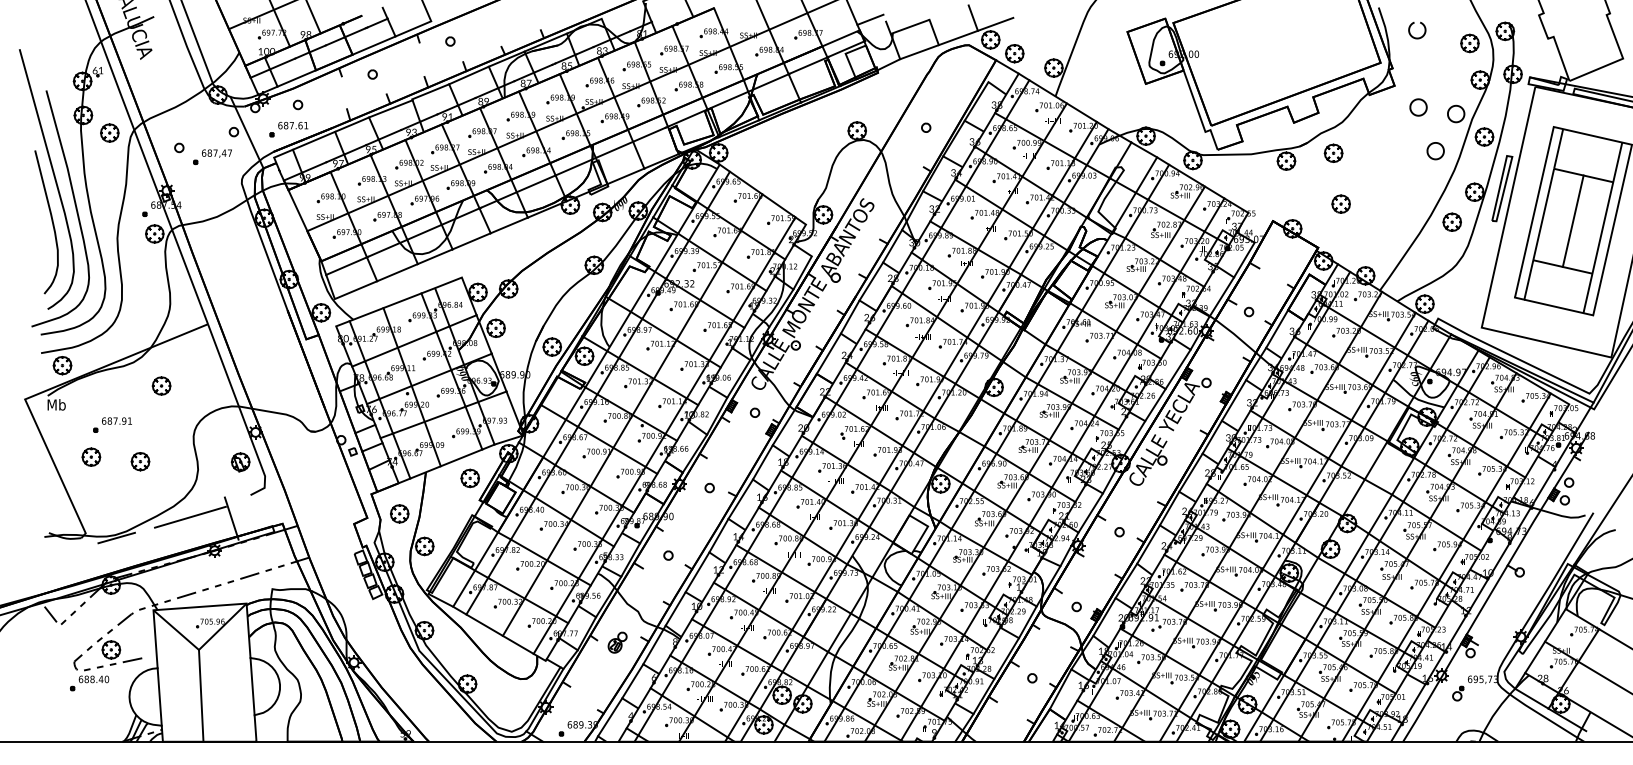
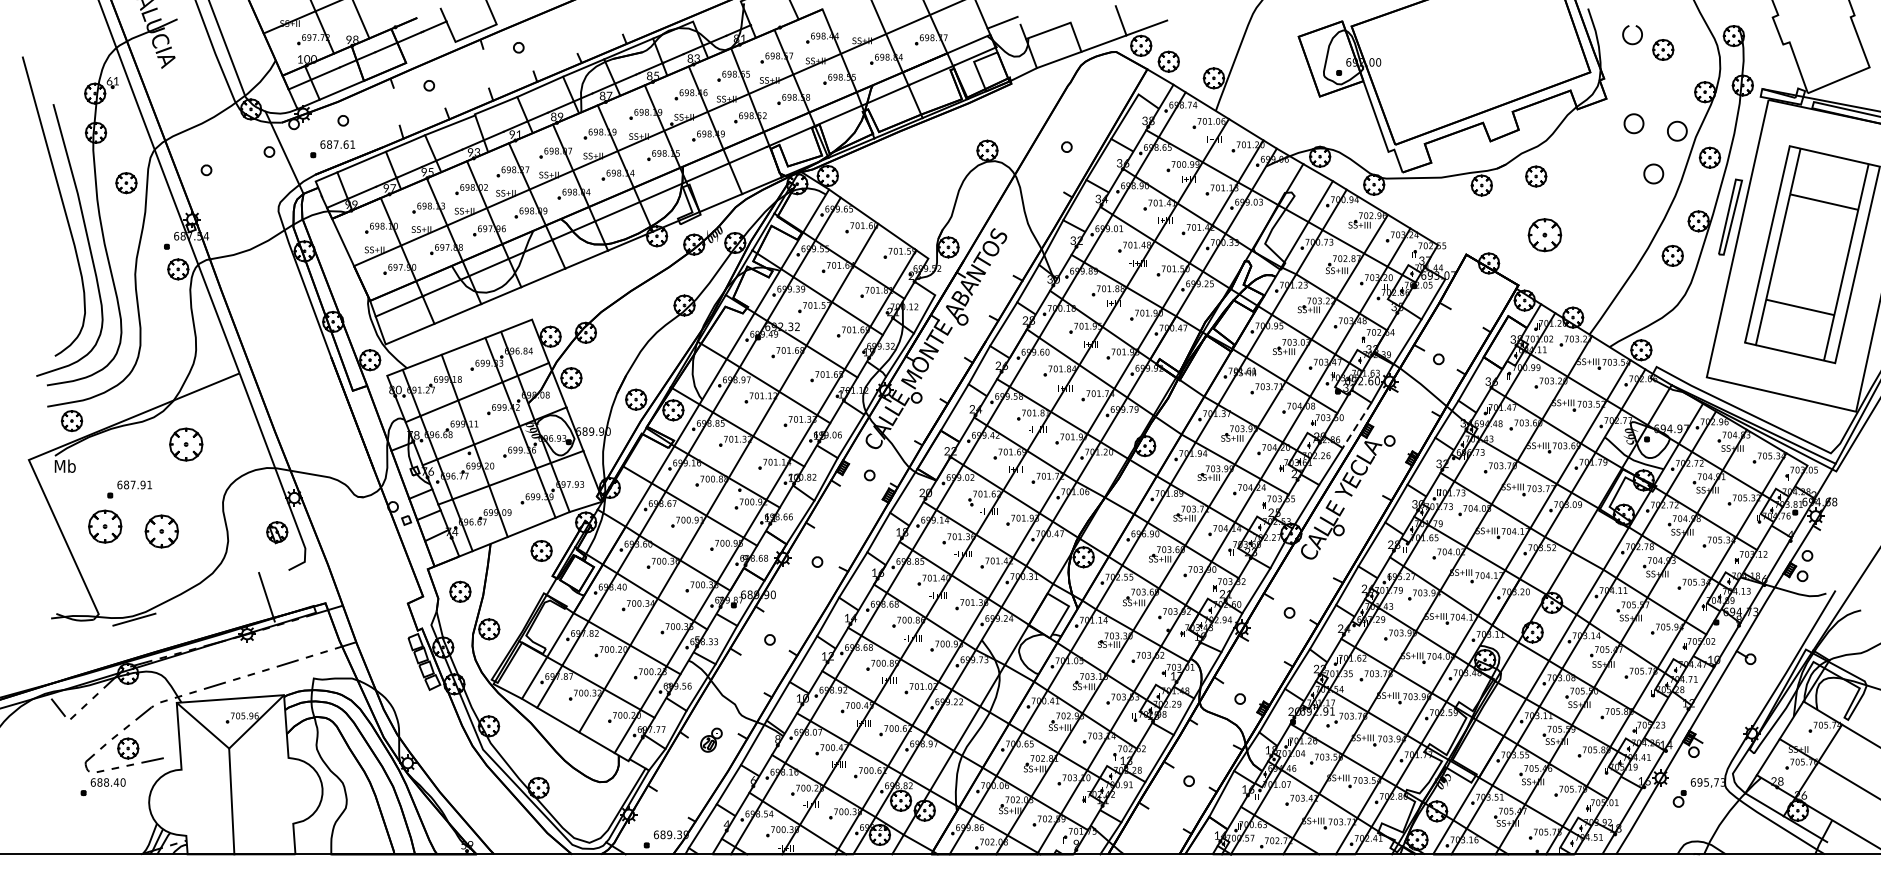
part: (1469, 43) -> (1662, 50), moved
line: (373, 45) -> (430, 52), removed
part: (109, 132) -> (126, 182), moved
part: (212, 157) -> (244, 181), removed
part: (1340, 203) -> (1544, 234), size x1.6
line: (1572, 220) -> (1811, 253), removed
curve: (51, 221) -> (59, 255), removed
line: (1177, 369) -> (1356, 425), solid -> dashed
part: (161, 385) -> (186, 443), size x1.6
part: (91, 456) -> (105, 525), size x1.6
part: (140, 461) -> (161, 531), size x1.6
line: (190, 516) -> (219, 594), removed
line: (252, 686) -> (290, 790), removed
line: (159, 696) -> (183, 802), removed

